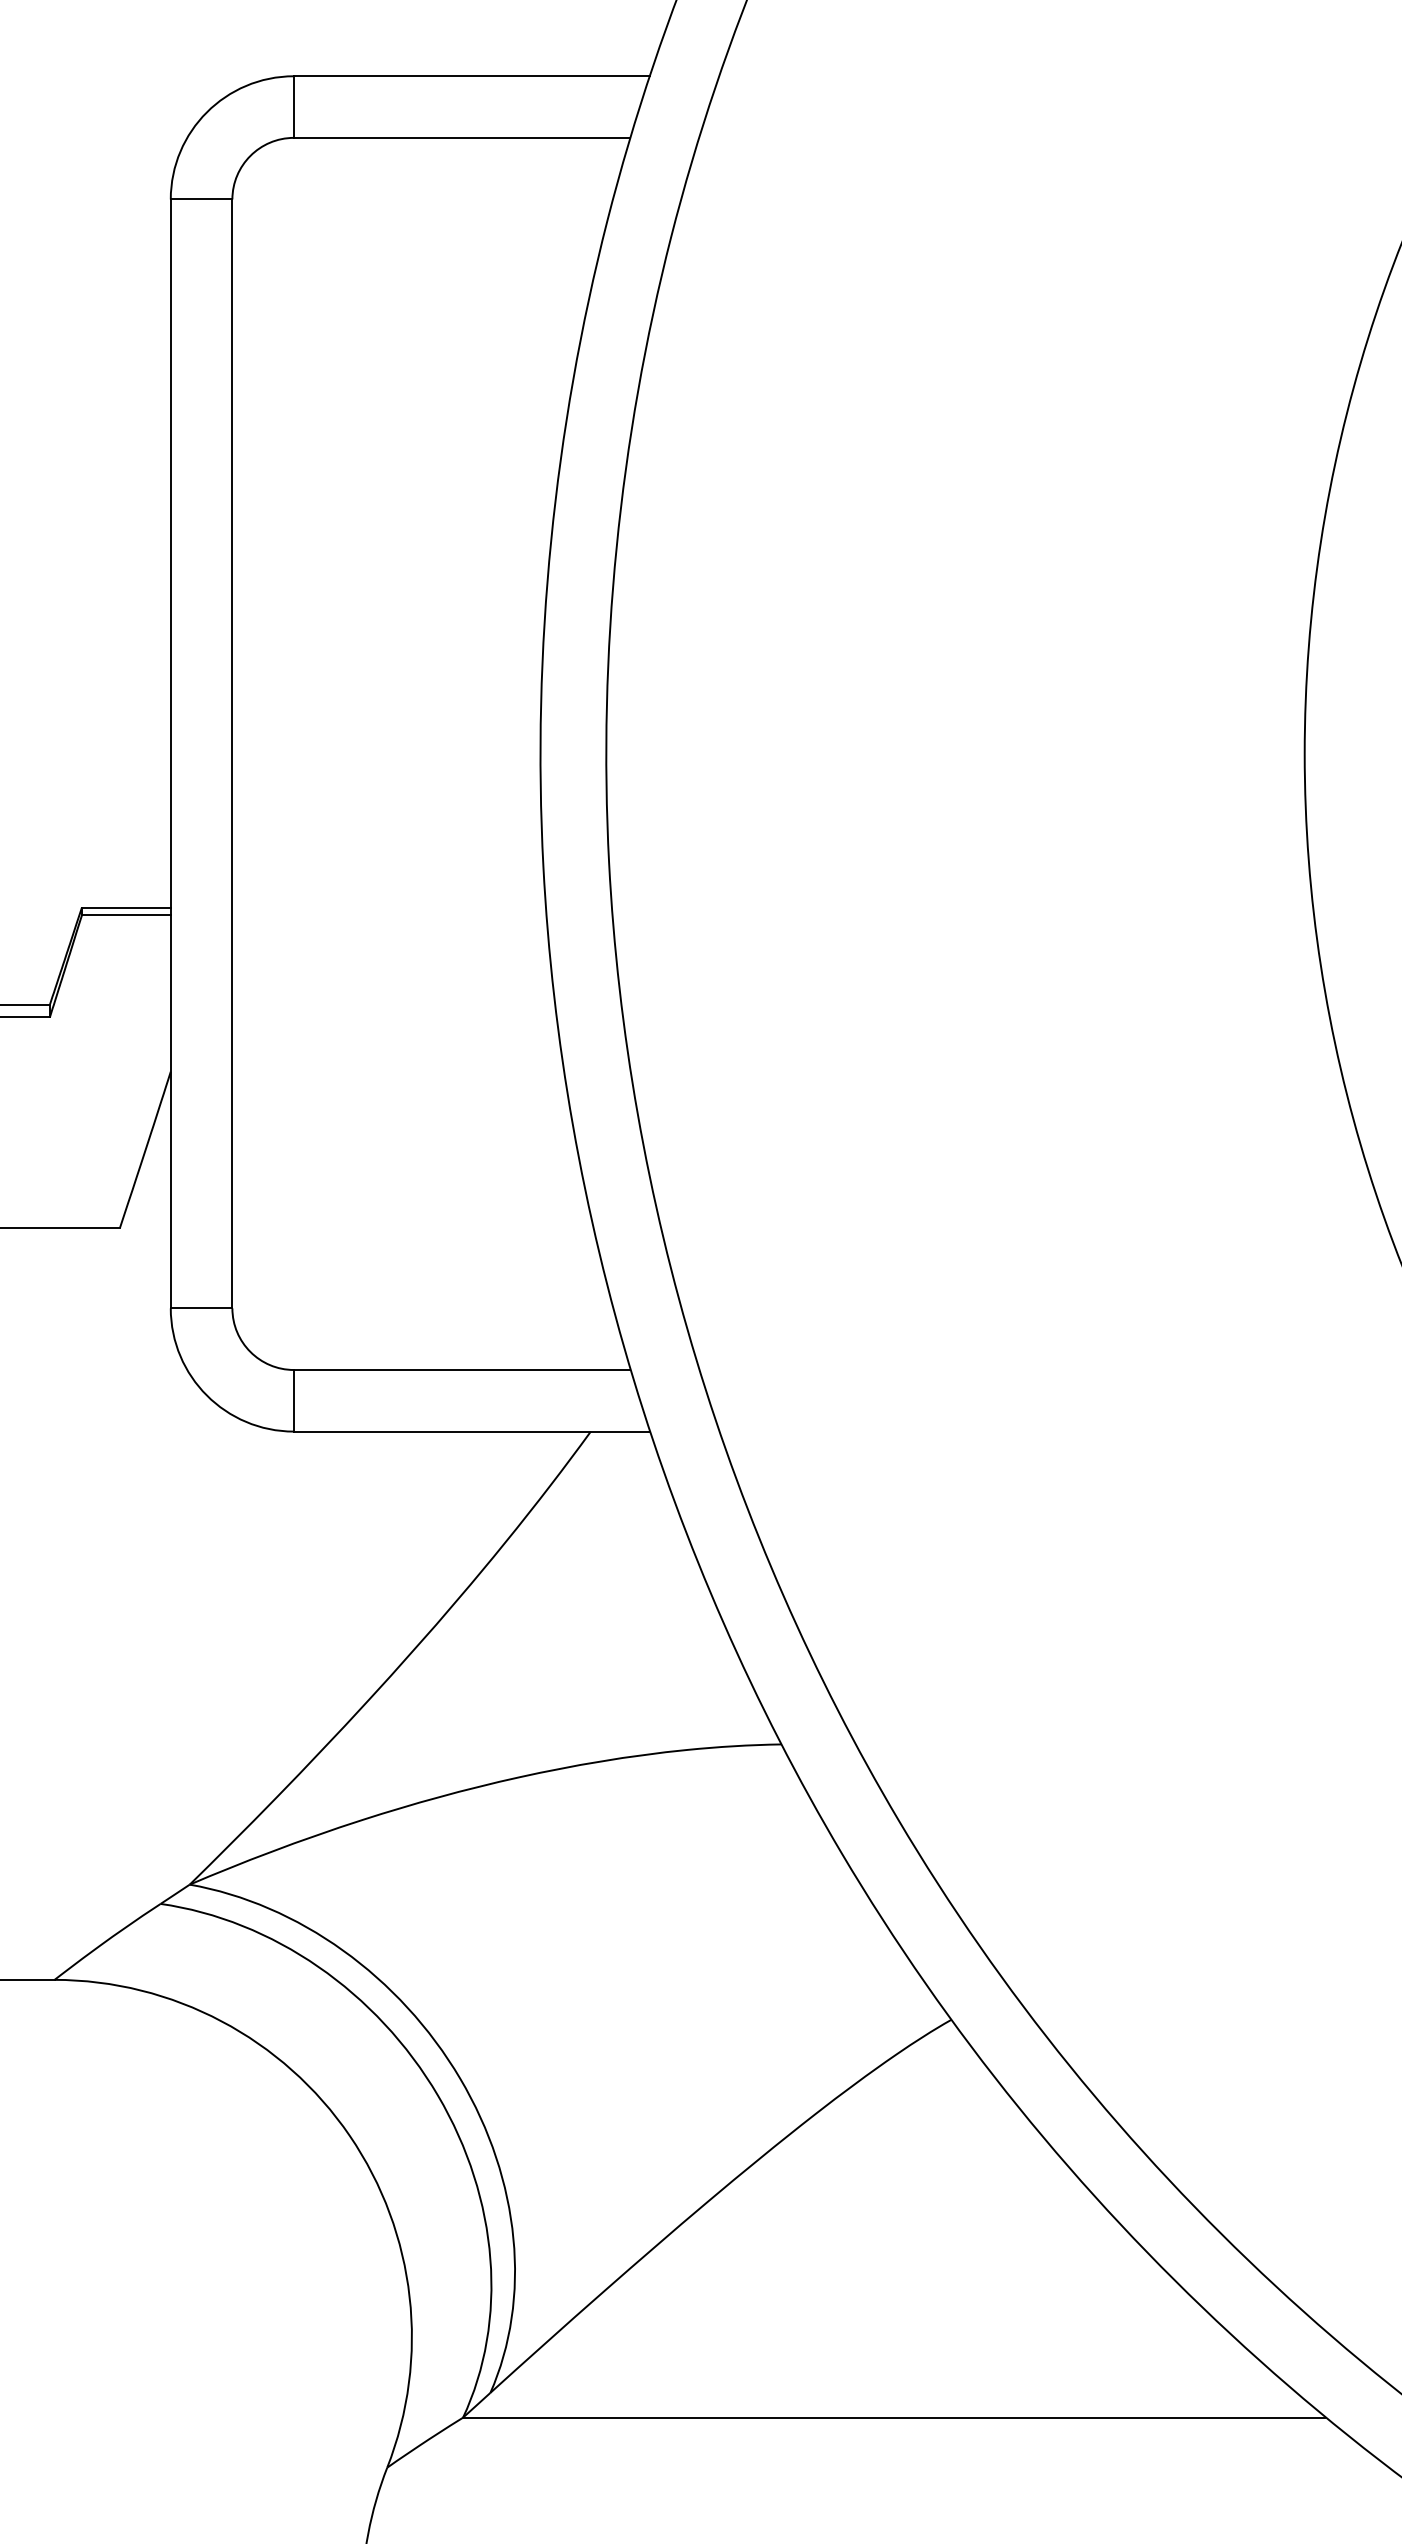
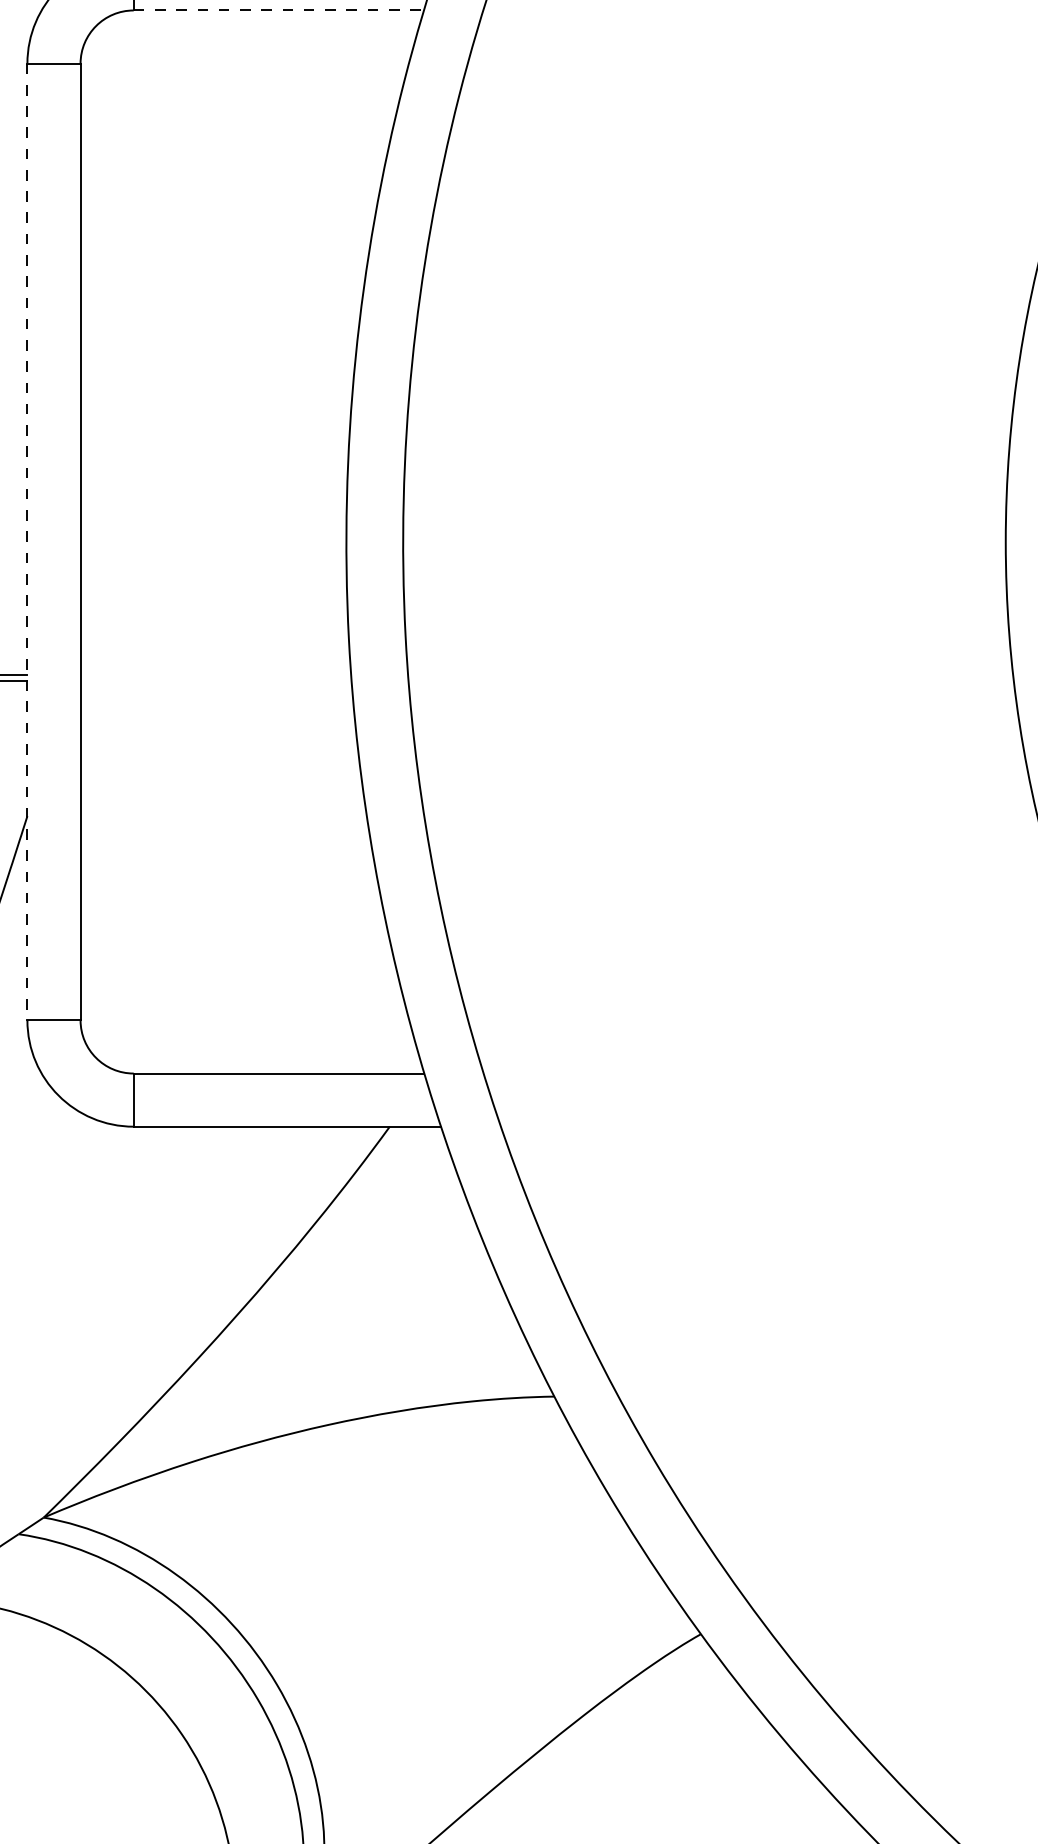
line: (462, 137) -> (279, 10), solid -> dashed
line: (170, 754) -> (27, 542), solid -> dashed

